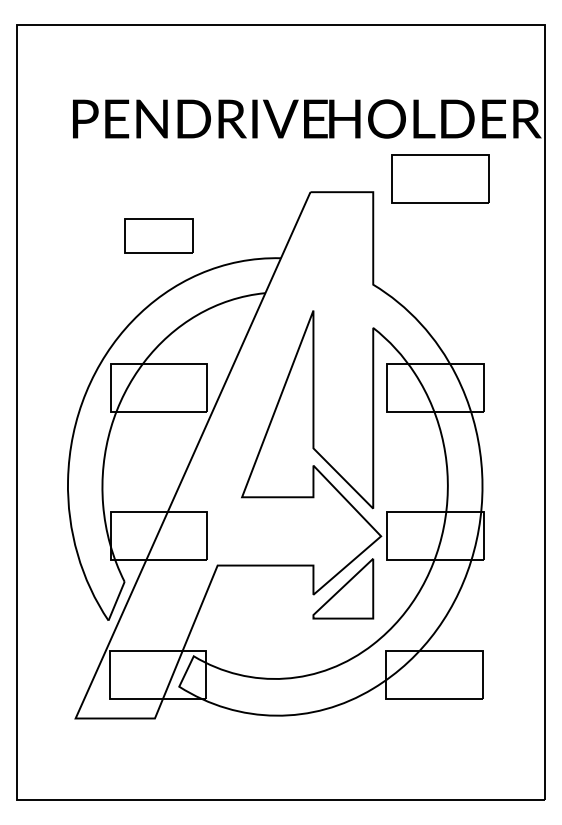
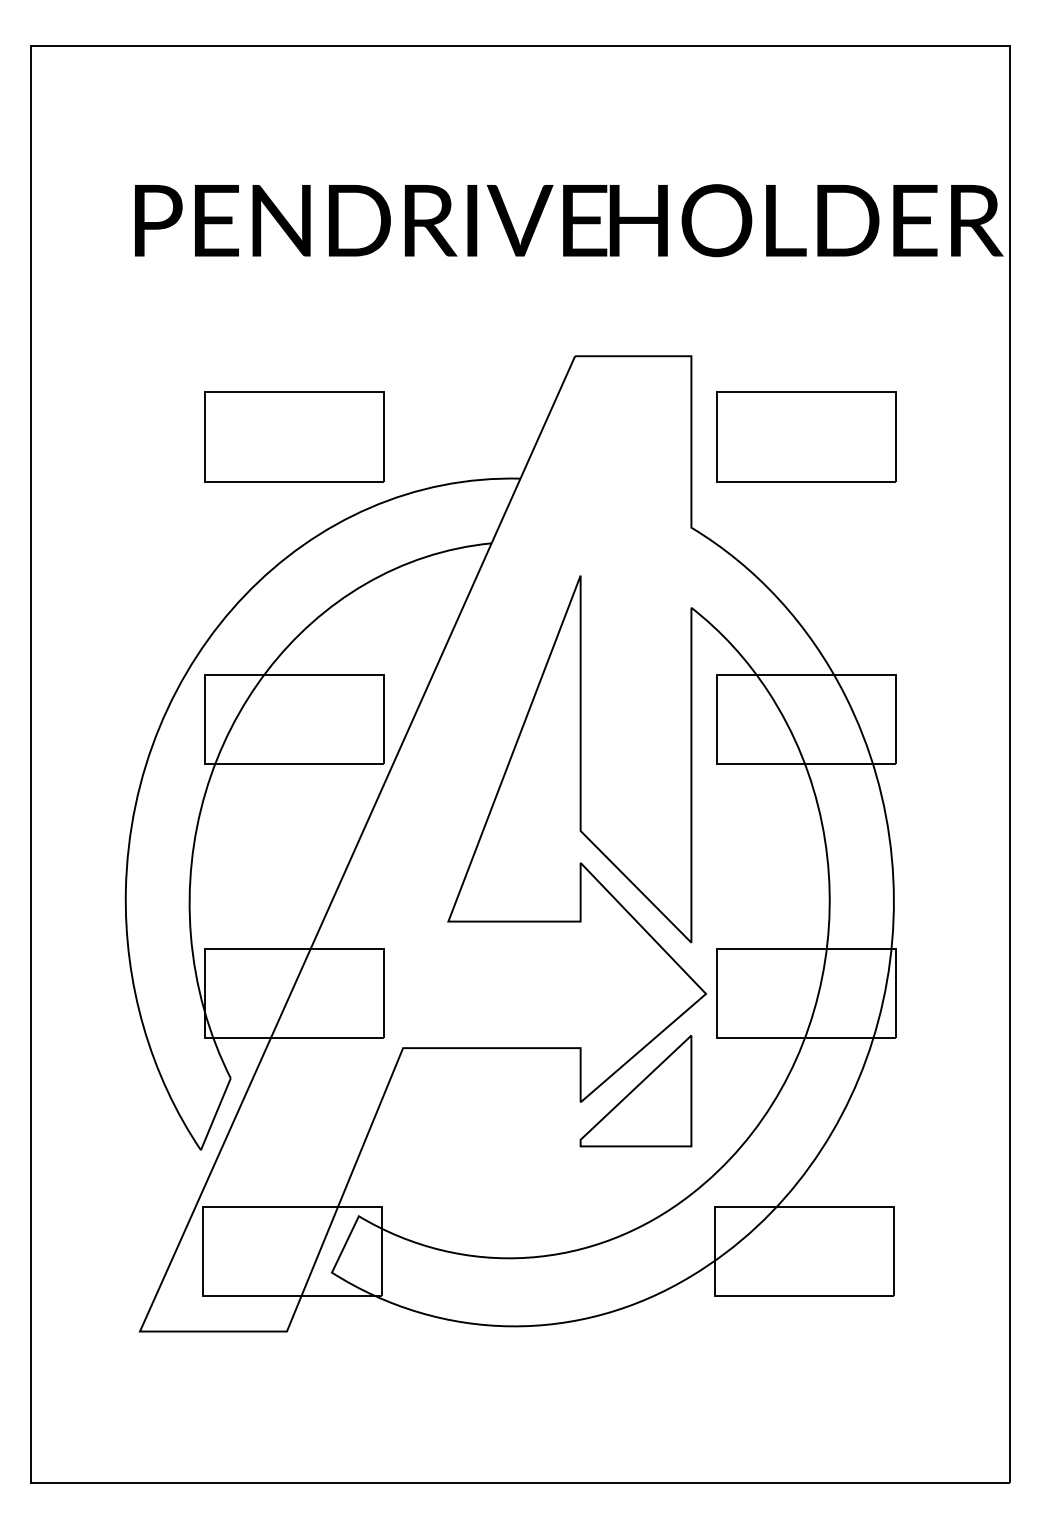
part: (440, 178) -> (806, 436), moved
part: (158, 235) -> (293, 436), size x1.43

